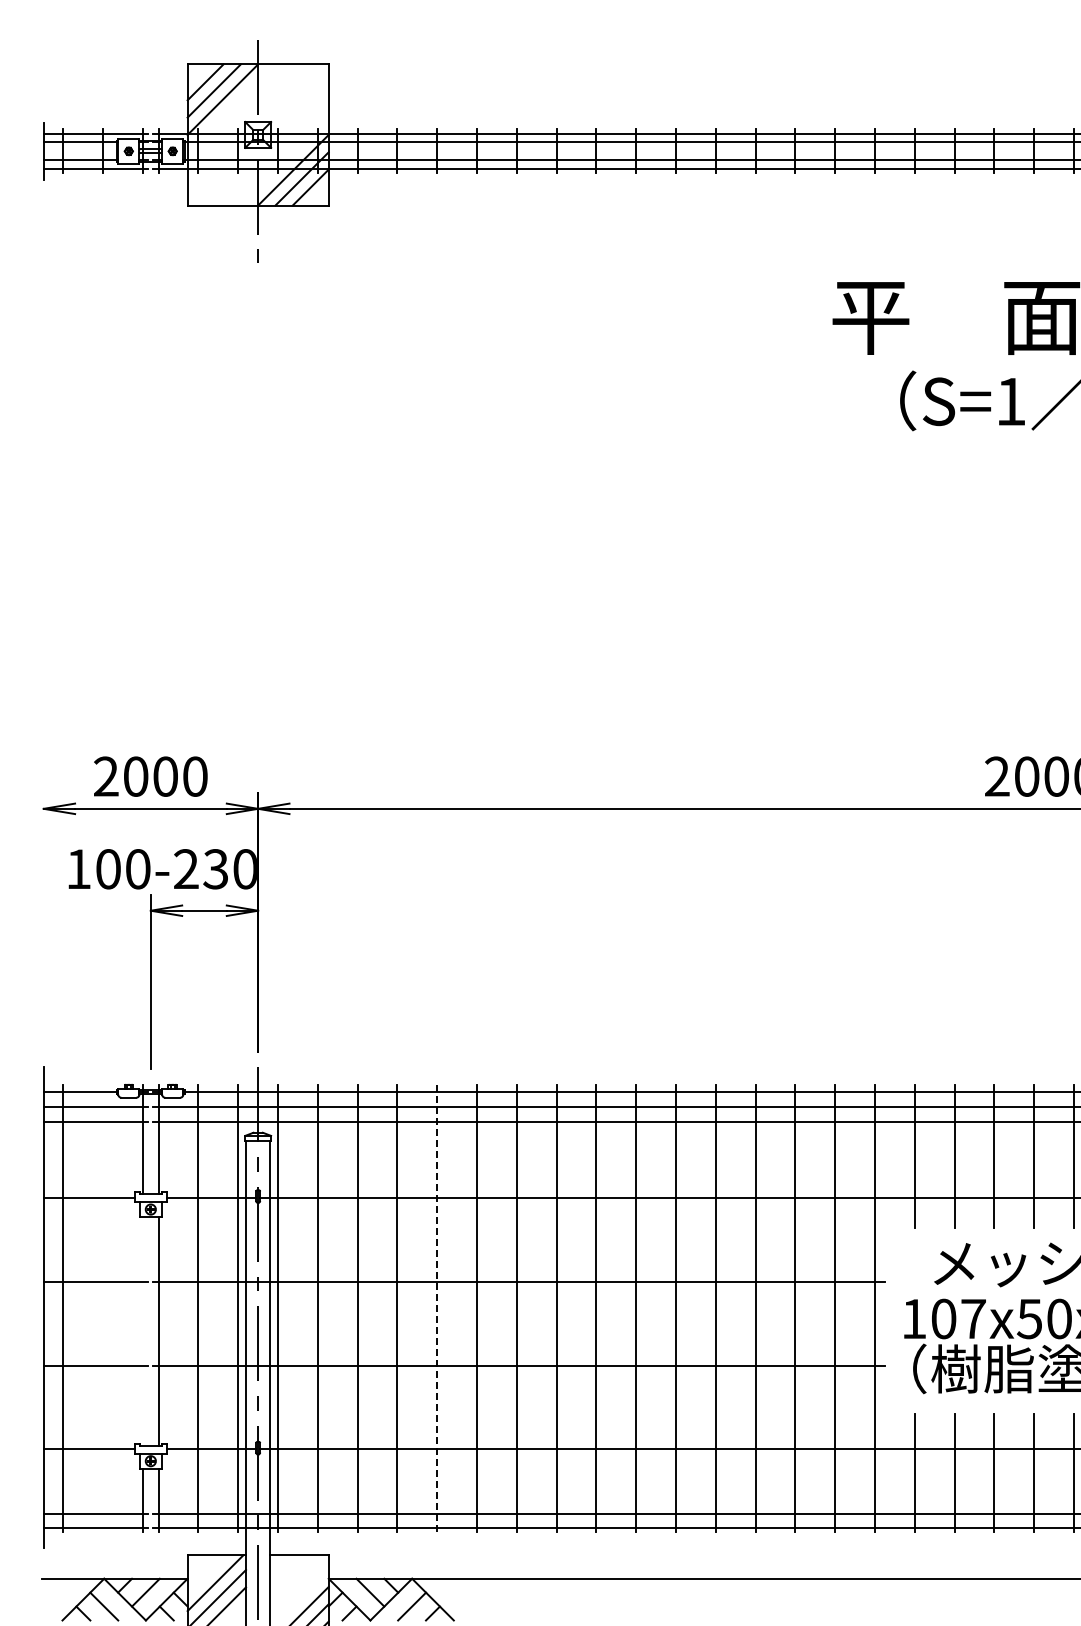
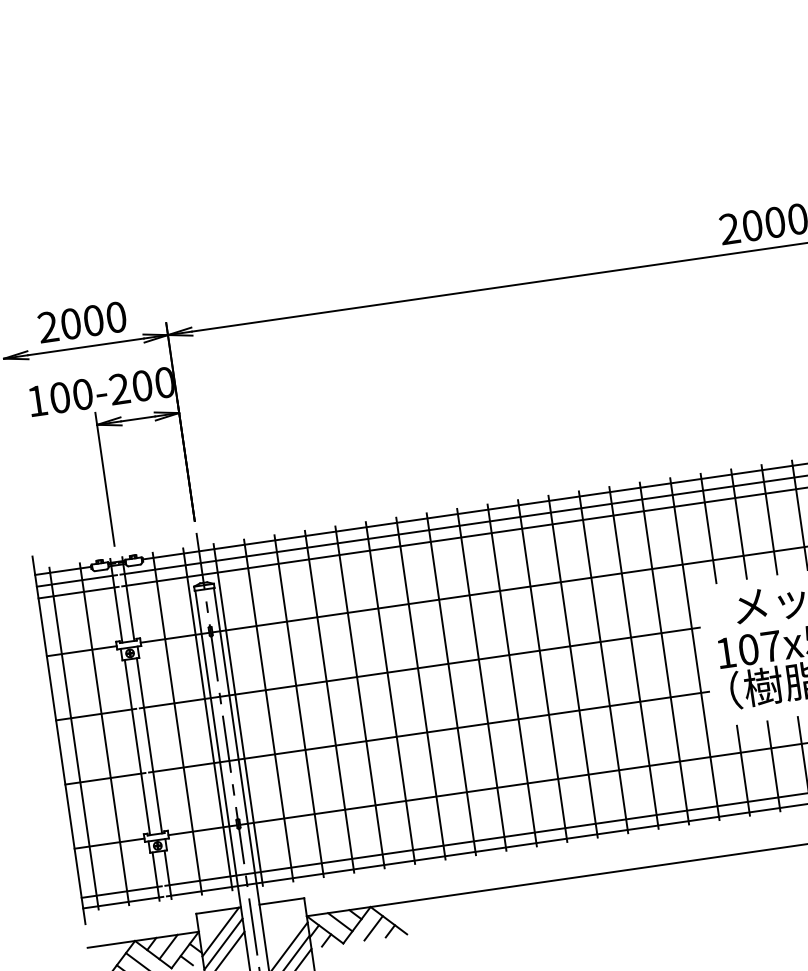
text: (215, 869) -> (142, 386), 100-230 -> 100-200
line: (103, 1307) -> (104, 733), added
line: (437, 1308) -> (360, 697), dashed -> solid
line: (142, 1331) -> (137, 747), added

